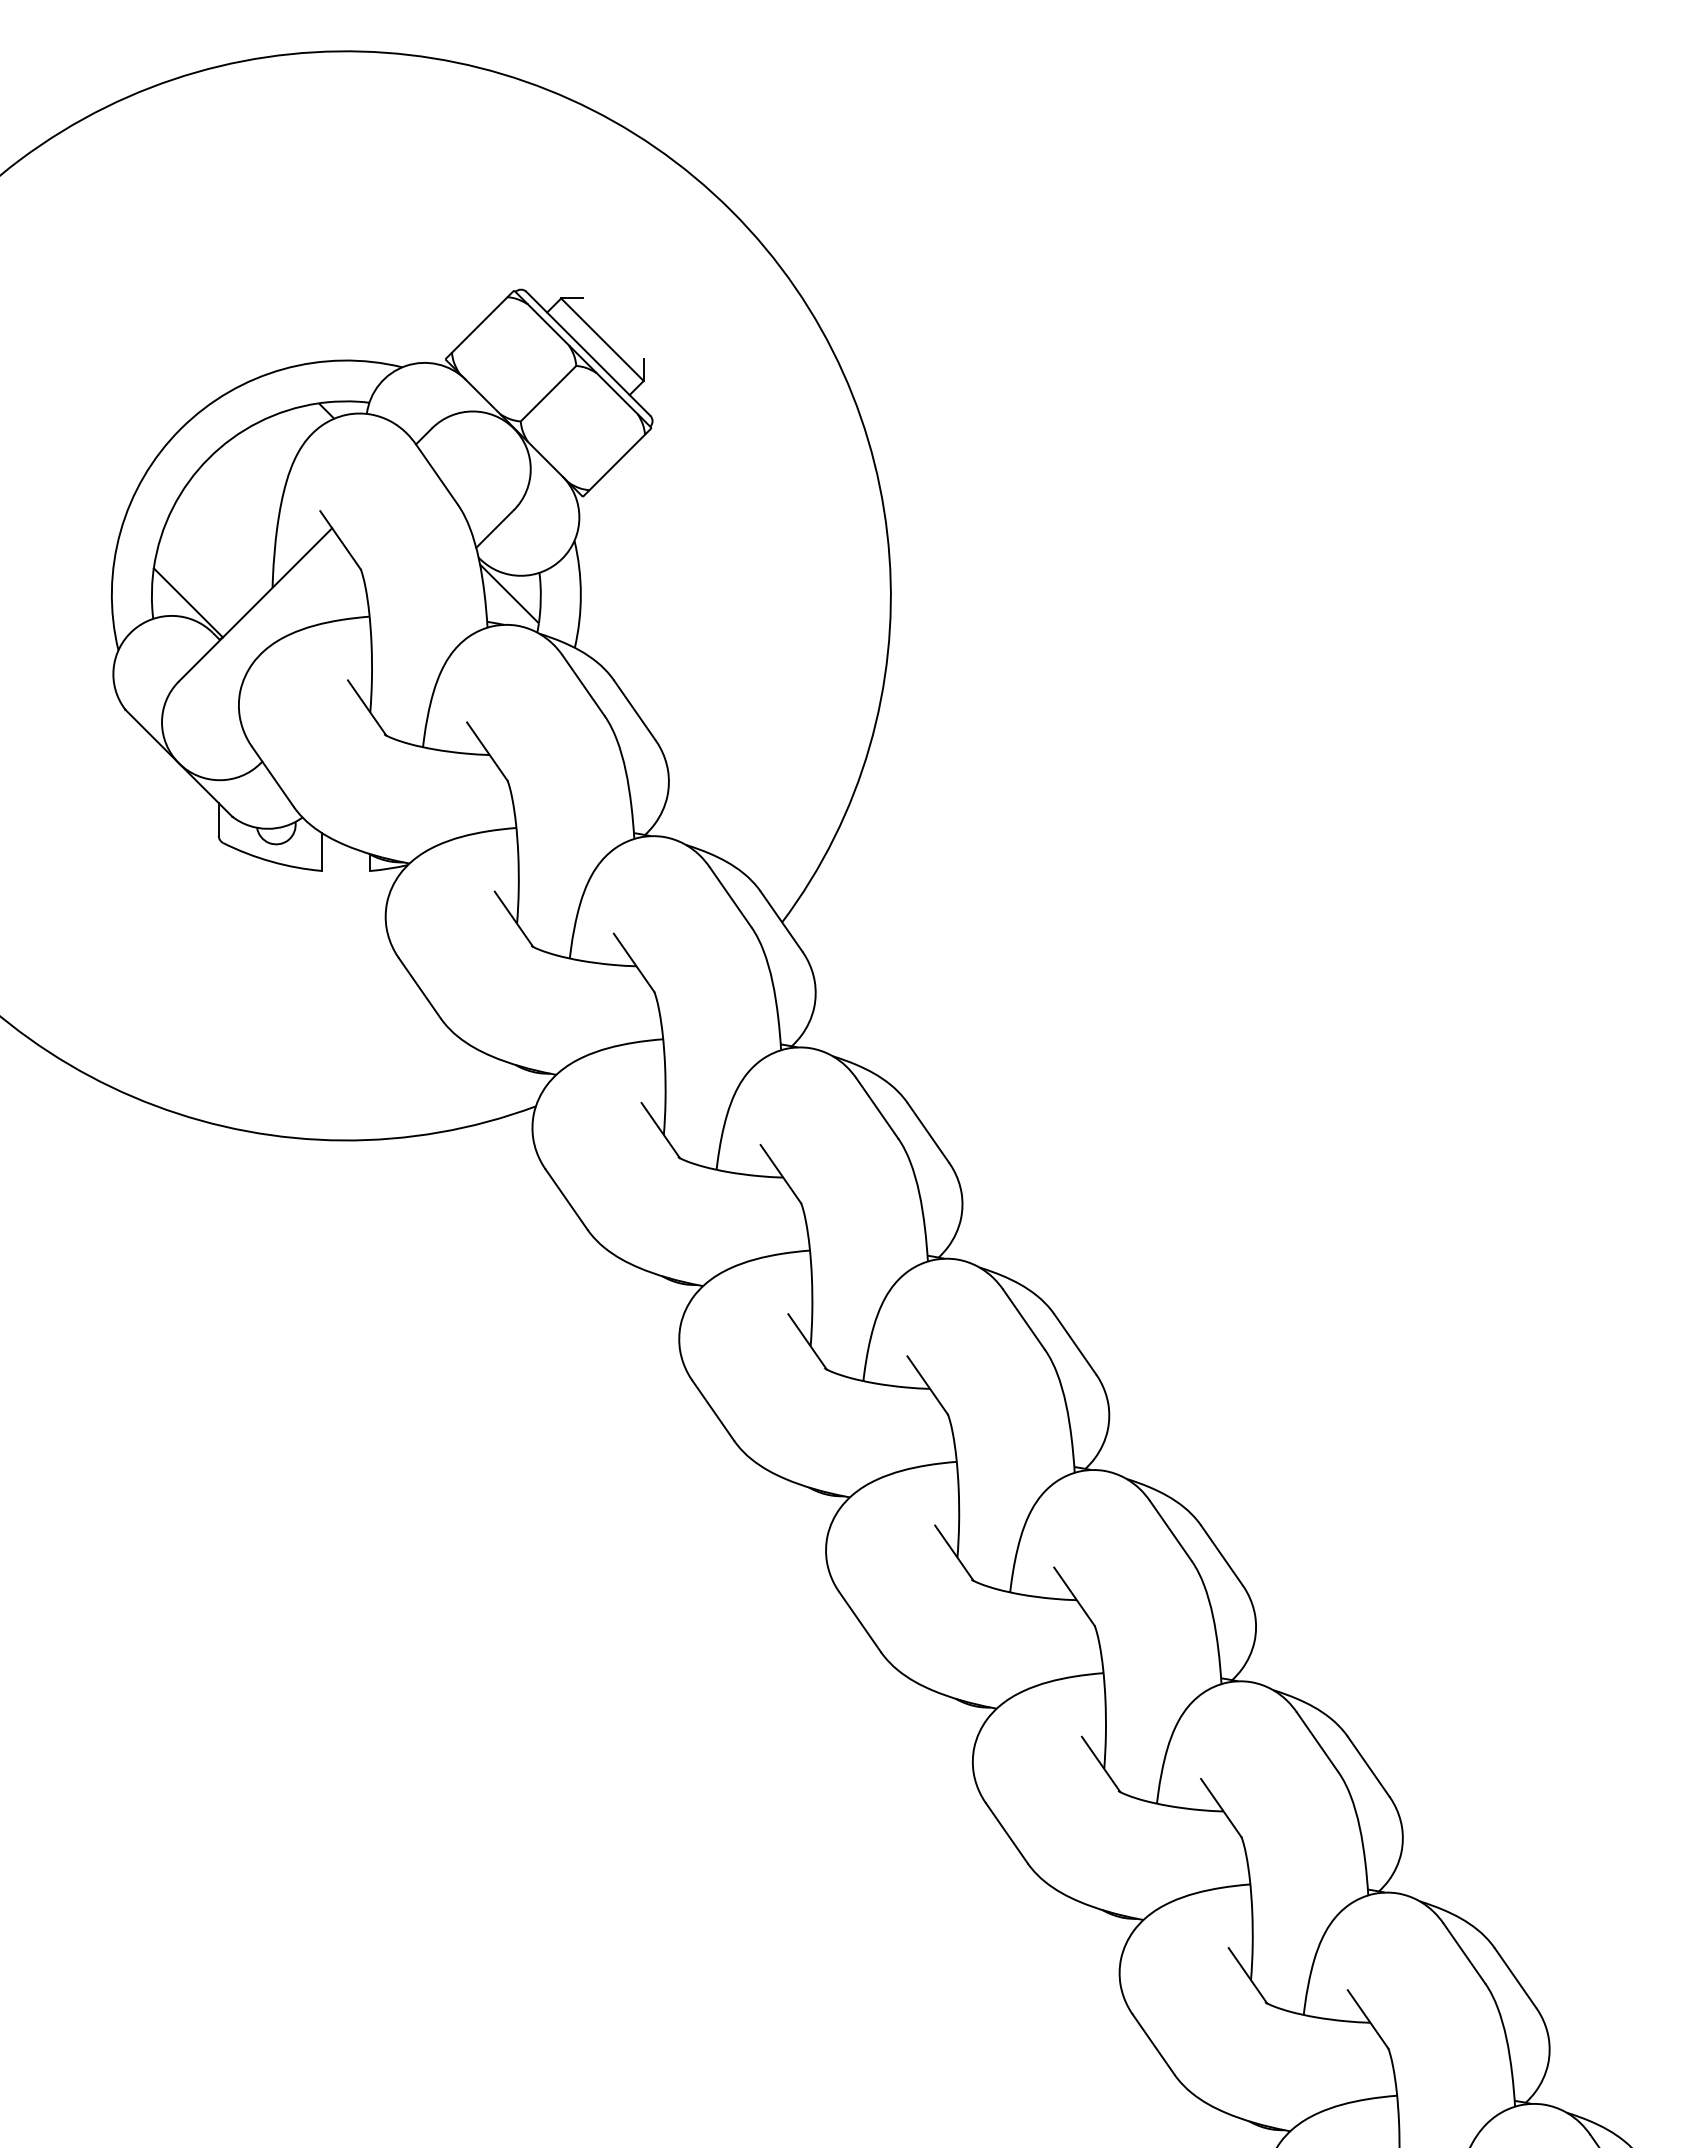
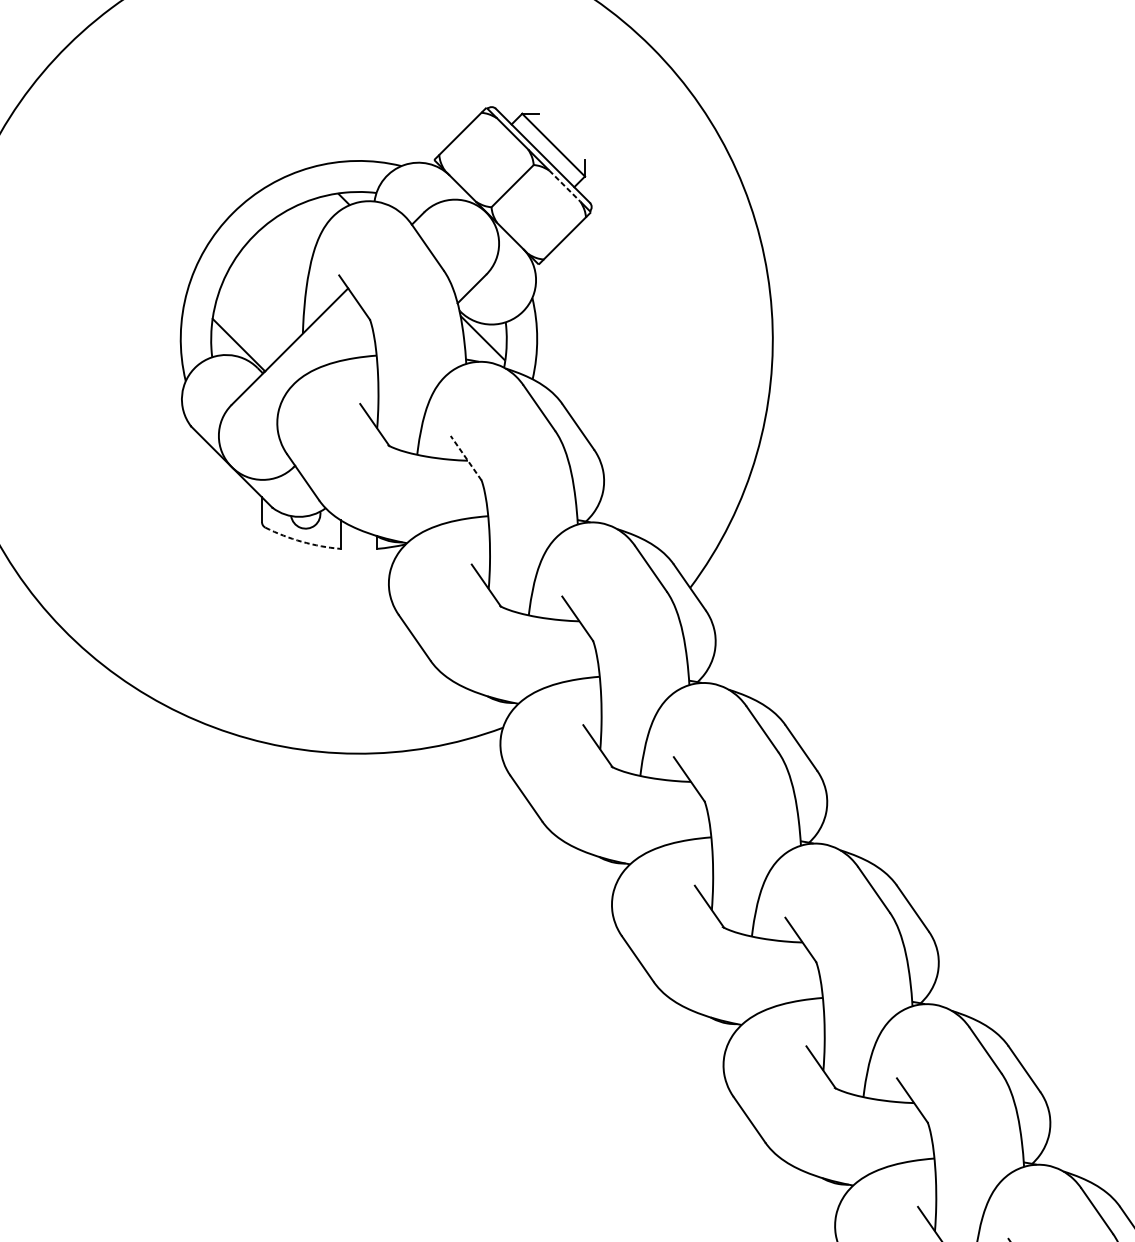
line: (617, 394) -> (565, 186), solid -> dashed
line: (487, 751) -> (466, 458), solid -> dashed
arc: (271, 861) -> (302, 541), solid -> dashed

